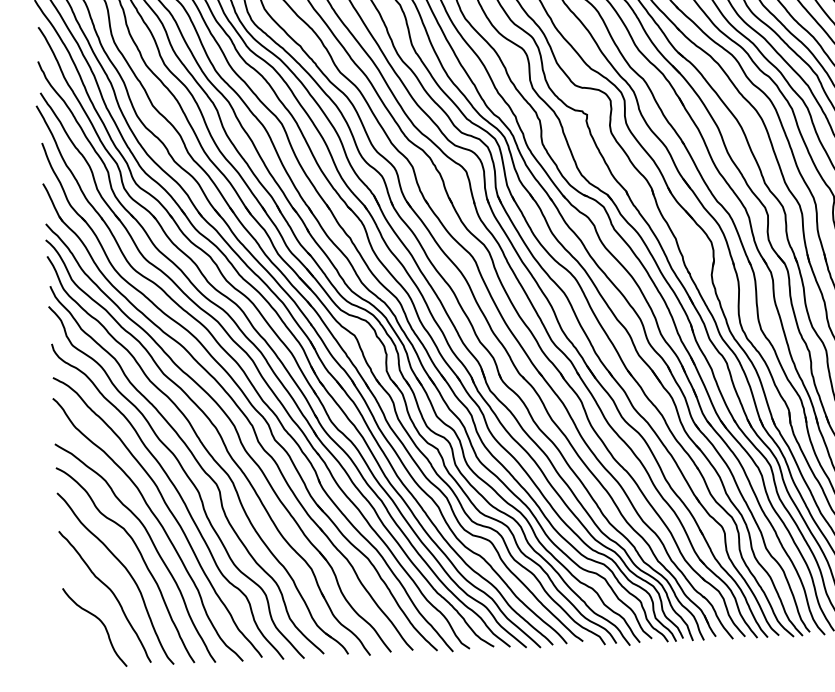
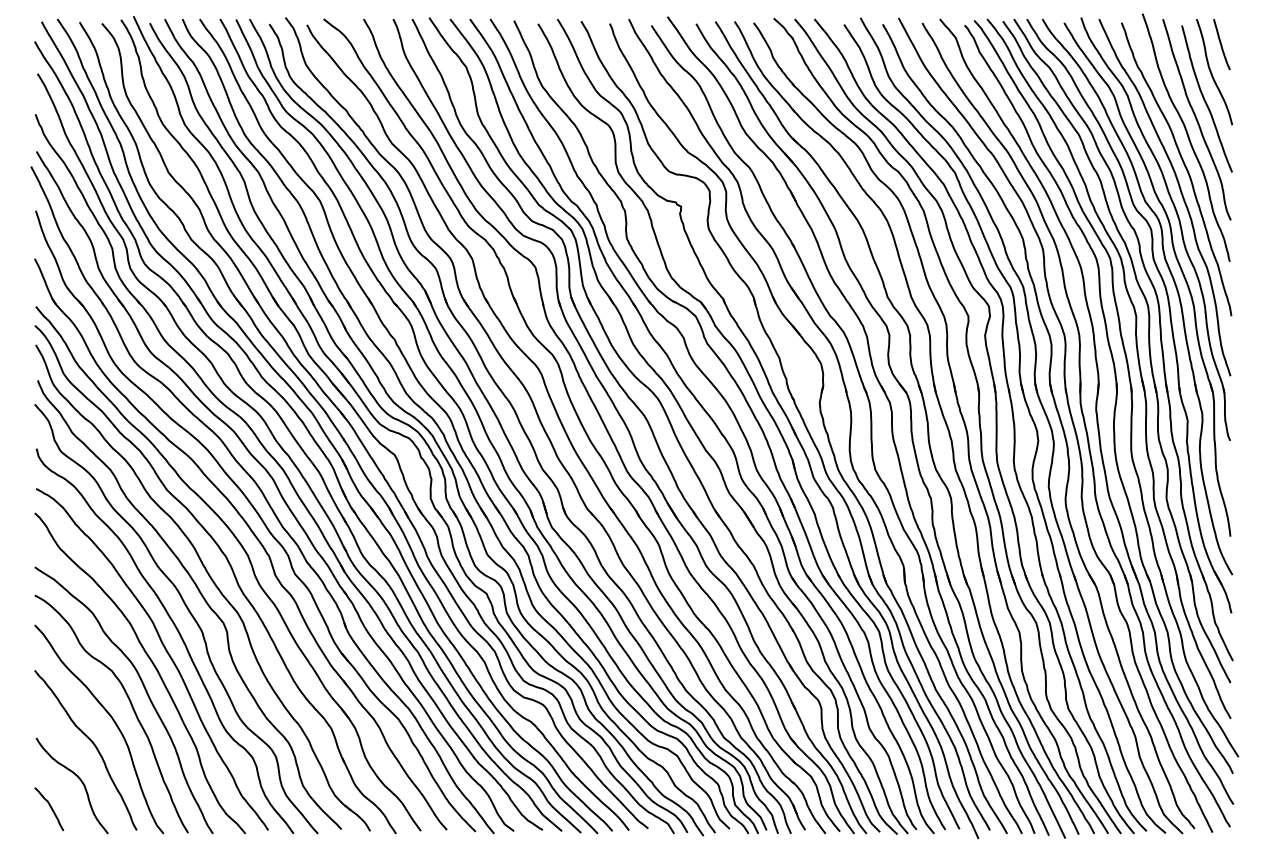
curve: (77, 647) -> (50, 808), added

